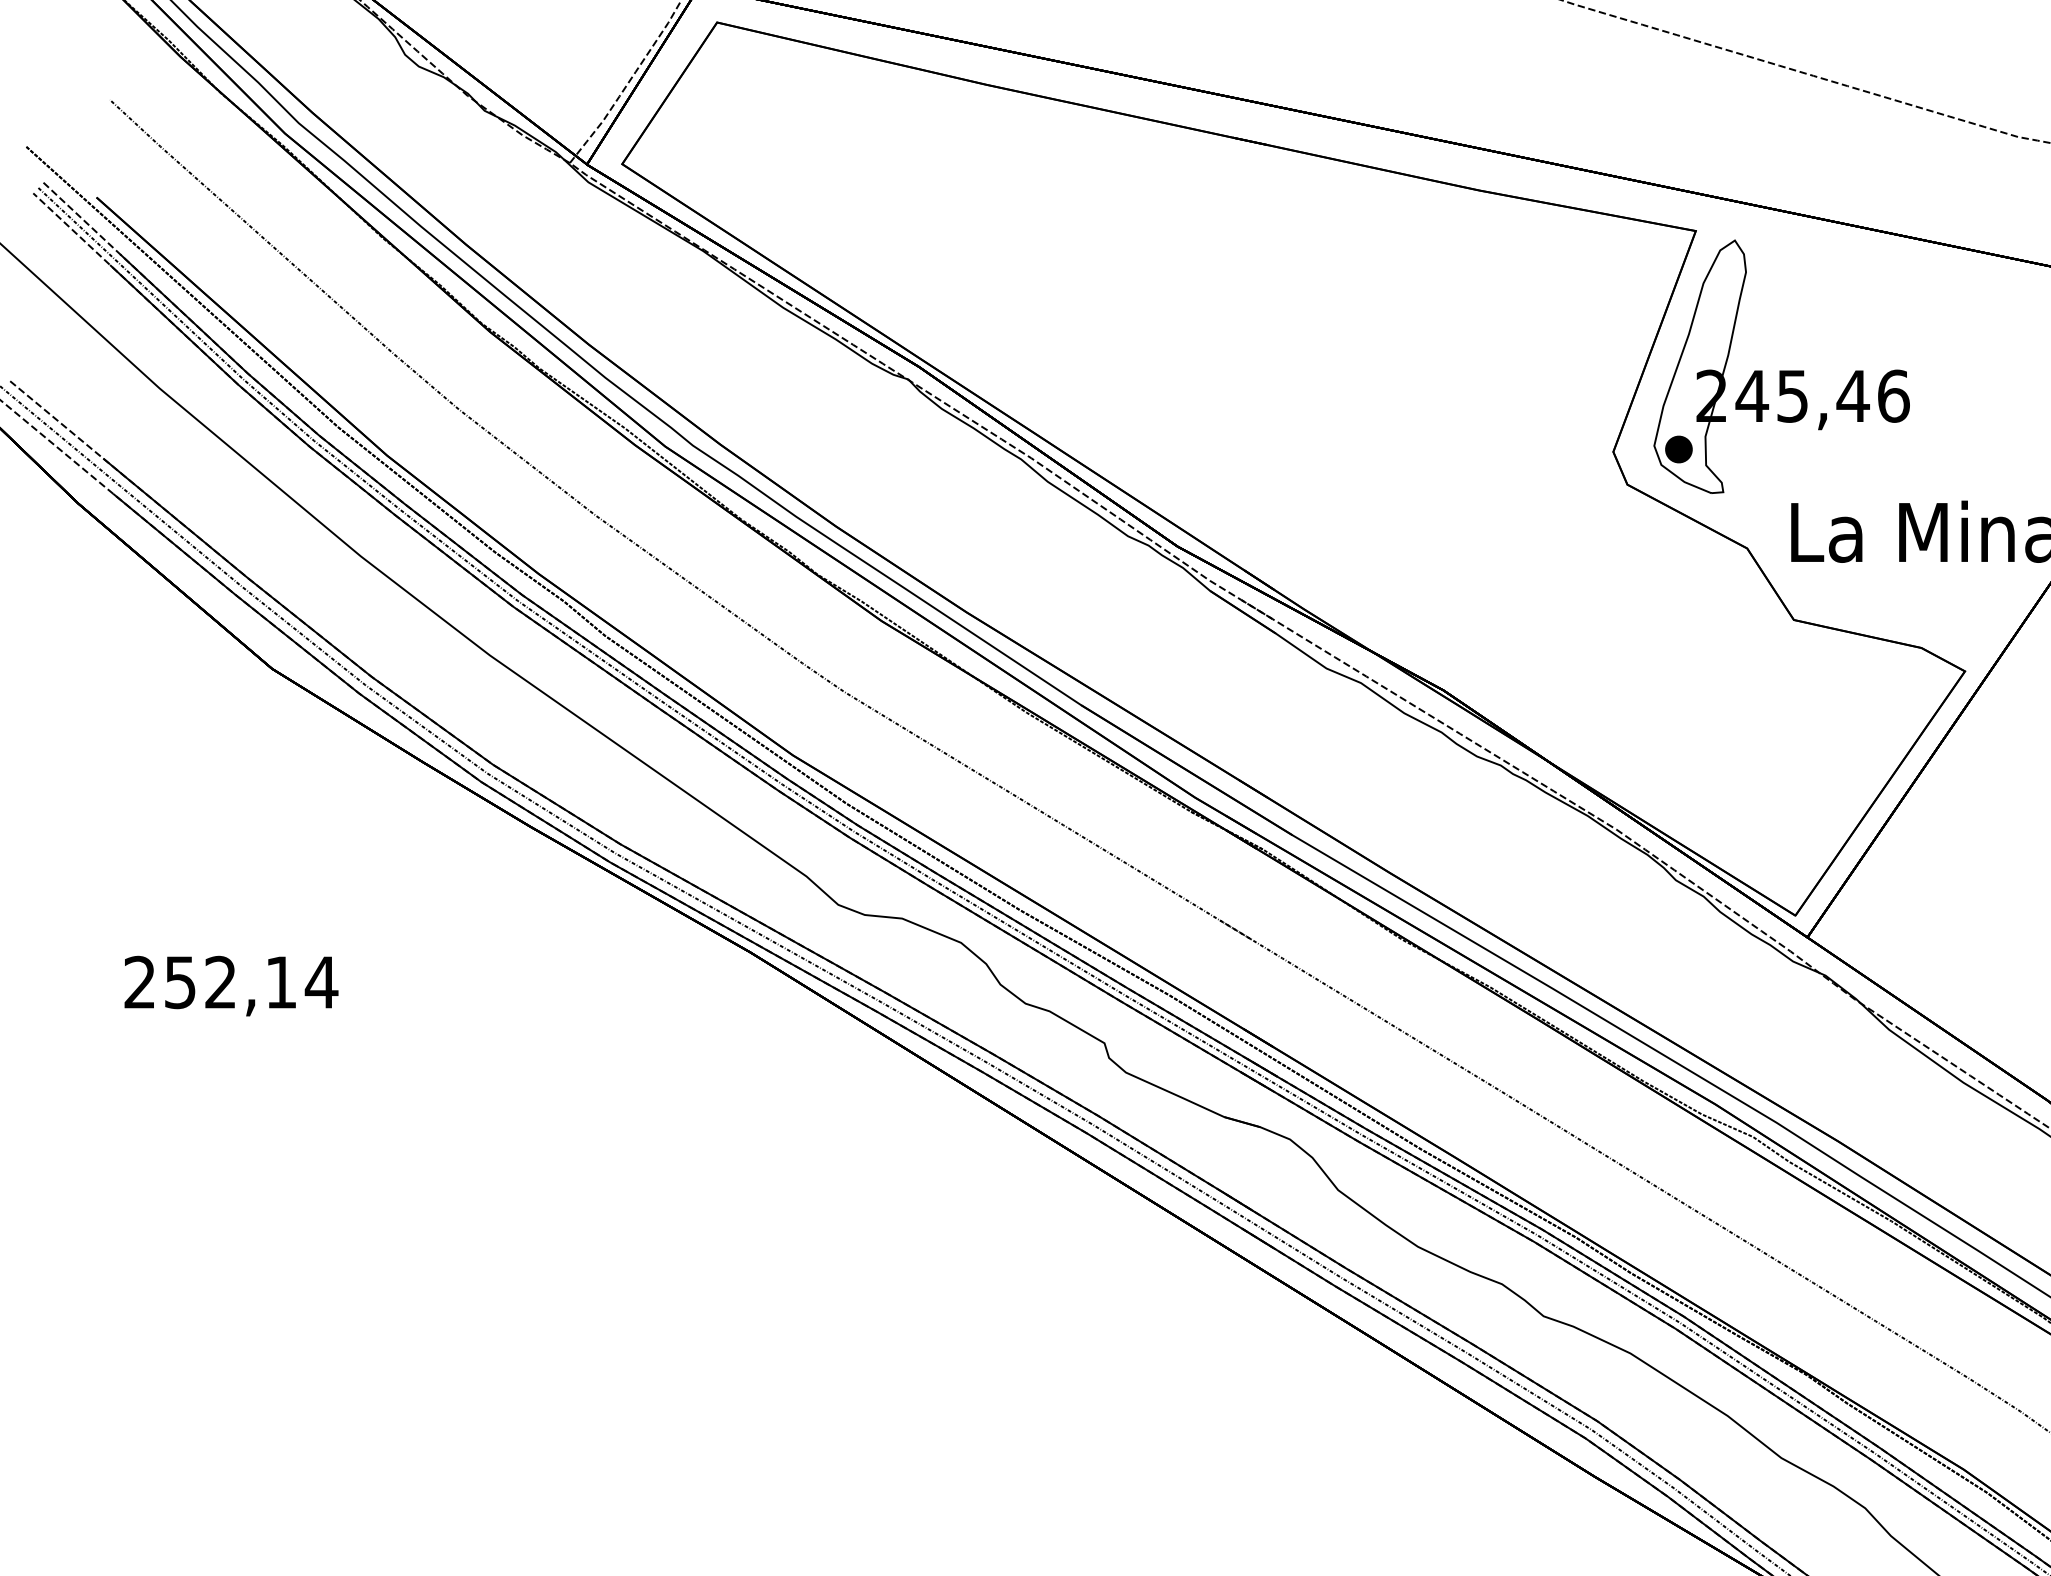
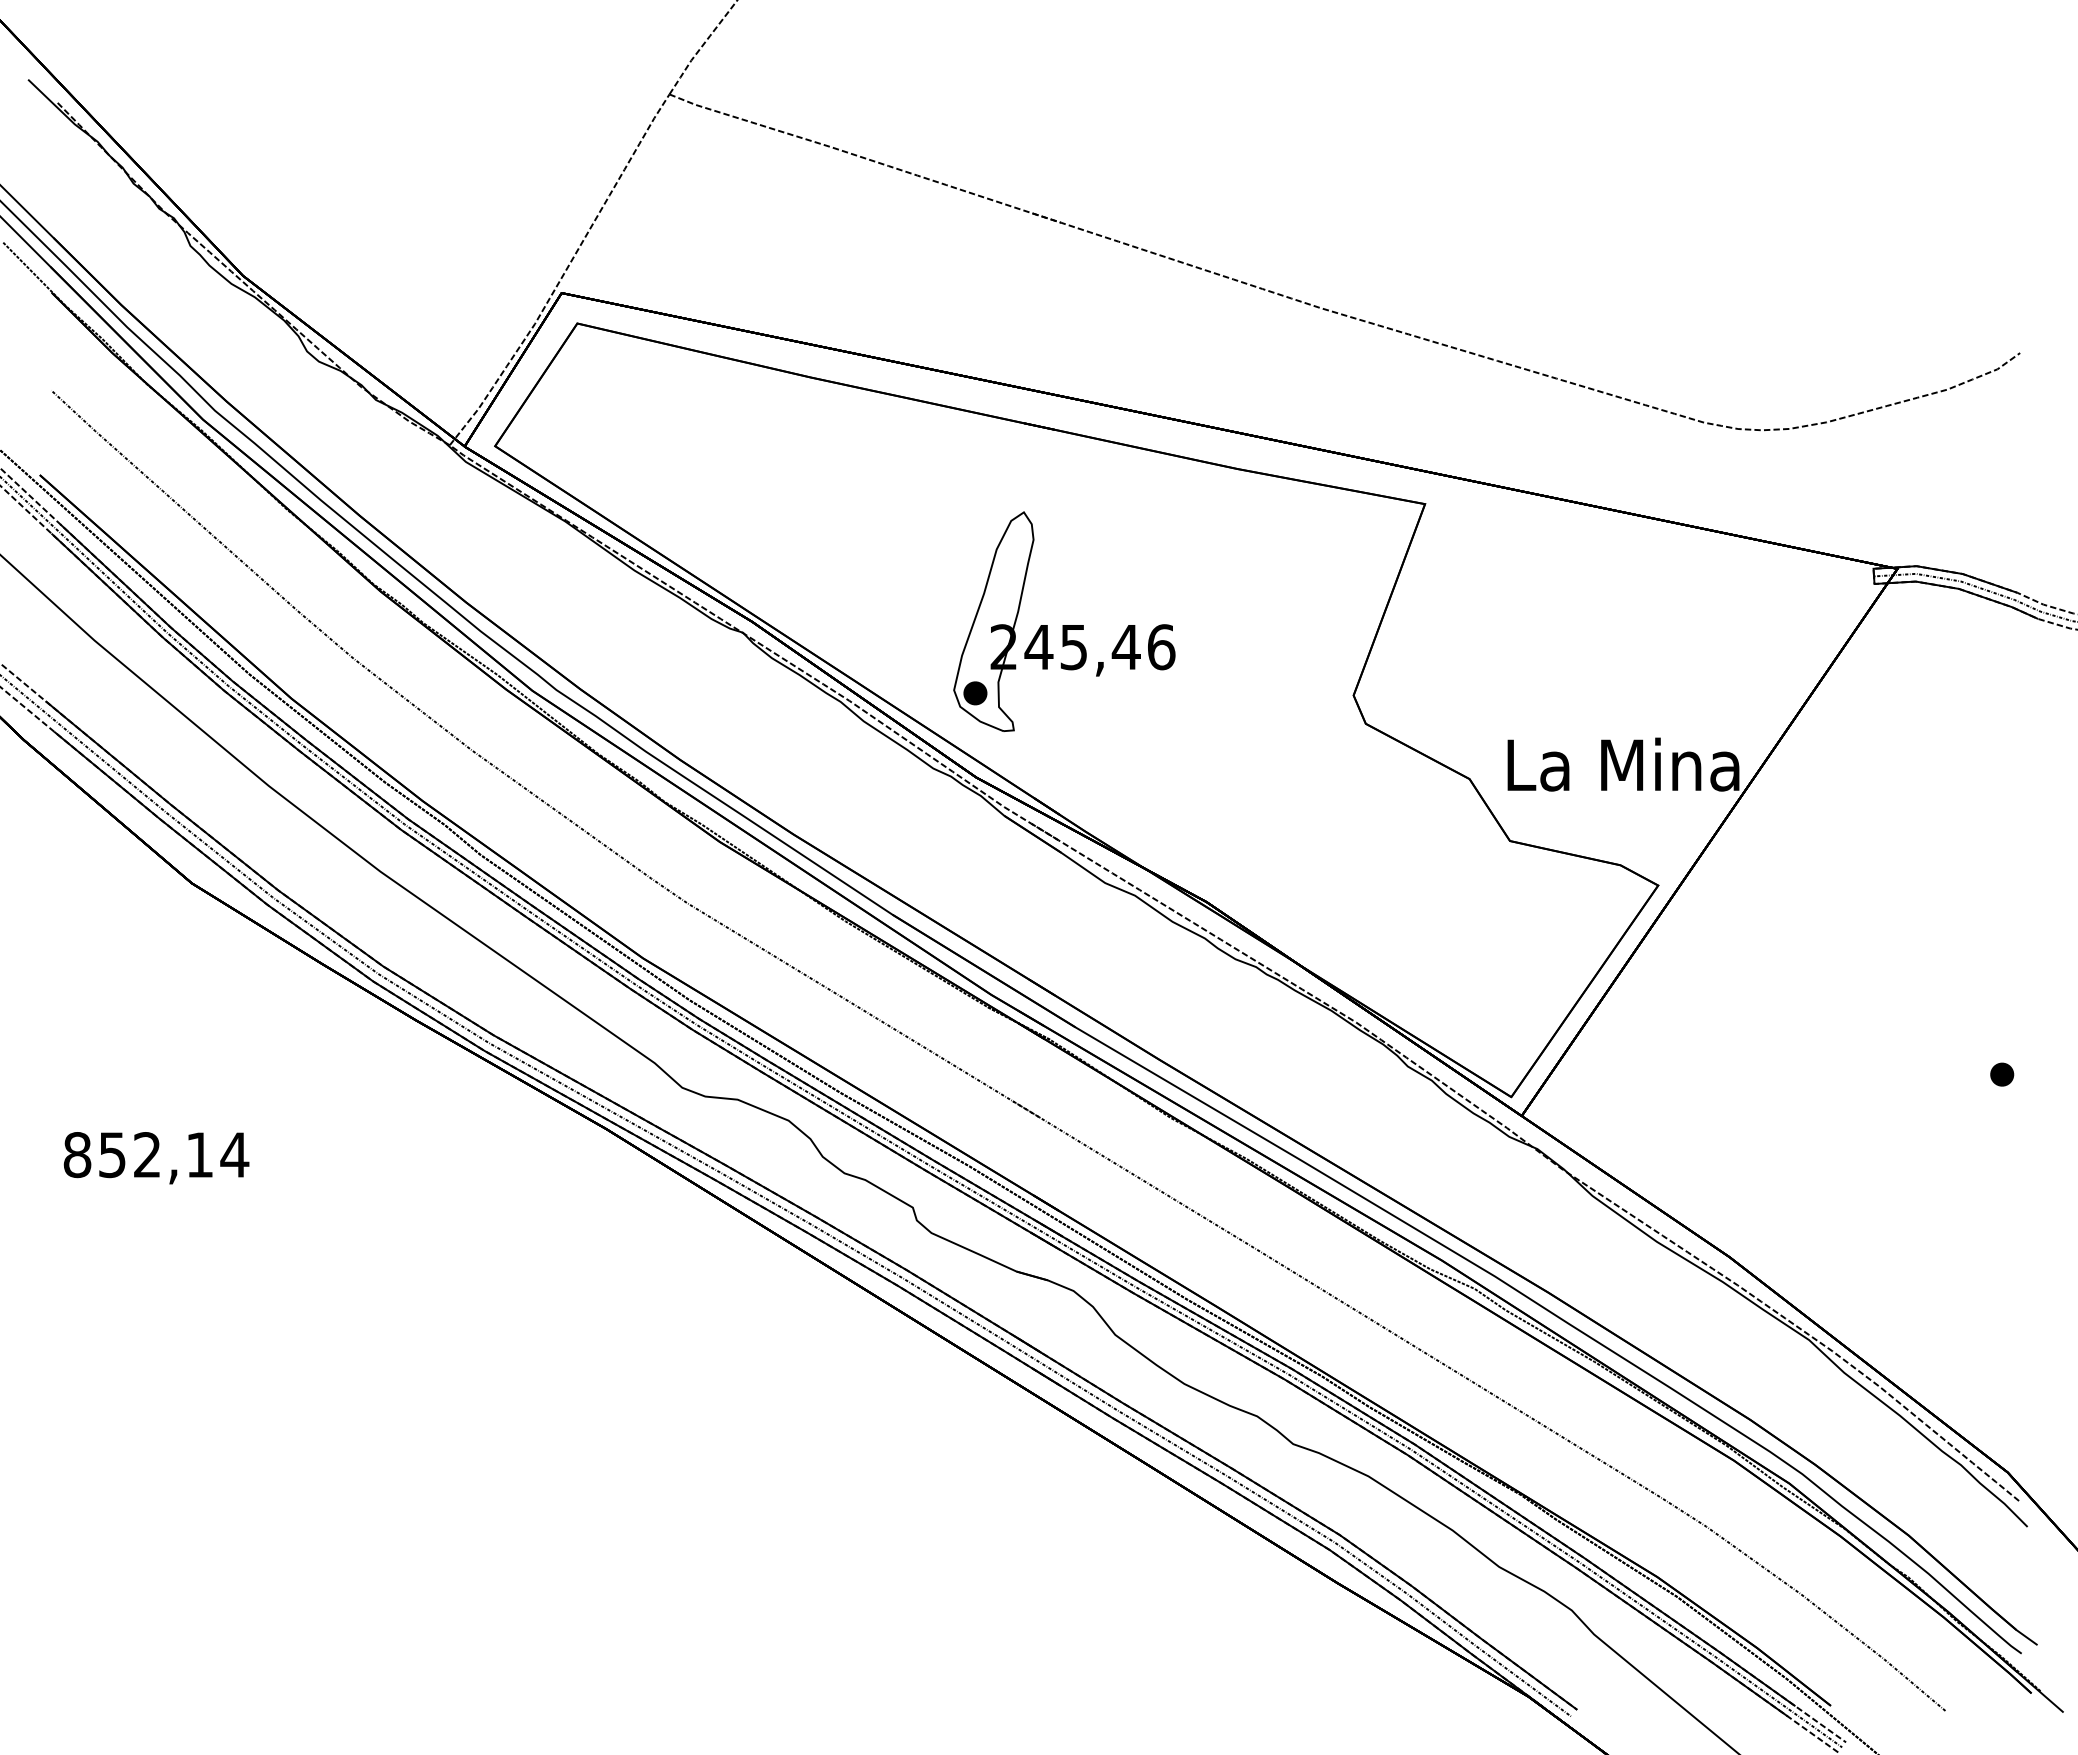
part: (1781, 366) -> (1064, 621), moved
text: (140, 983) -> (77, 1155), 252,14 -> 852,14

